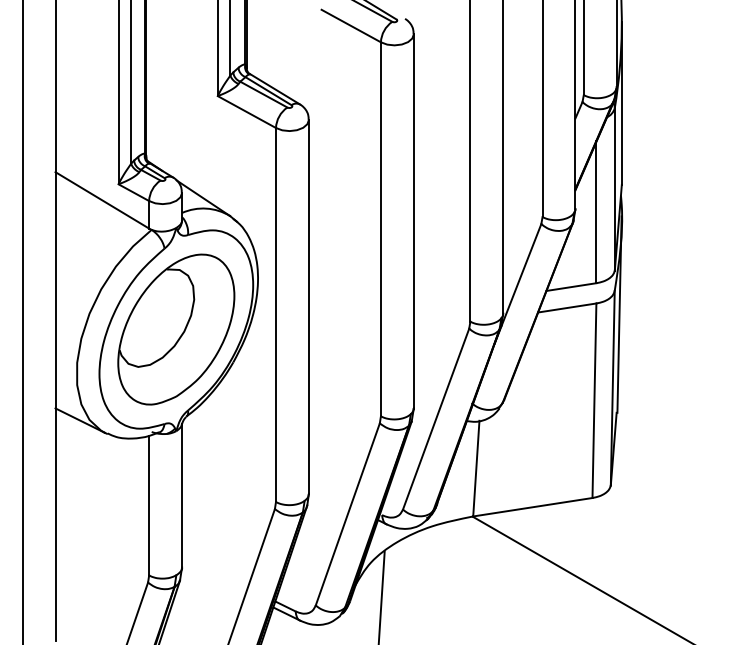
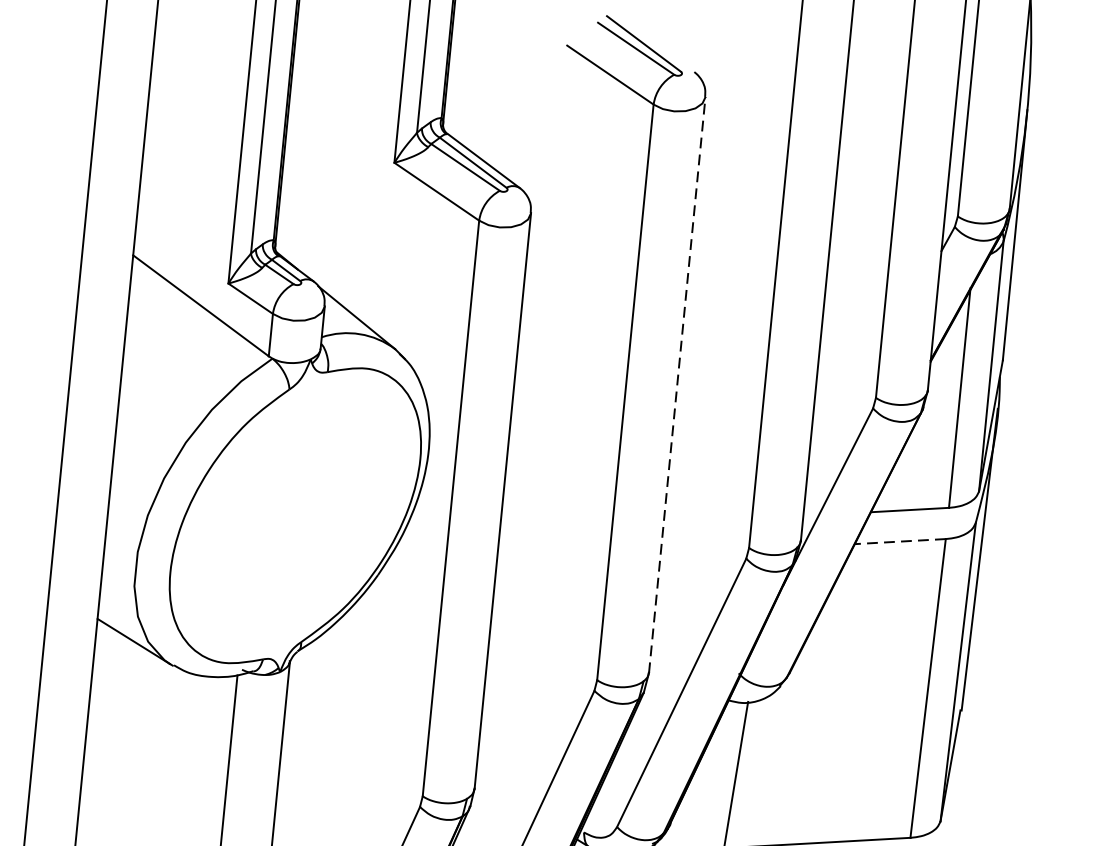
line: (413, 220) -> (676, 383), solid -> dashed
line: (566, 308) -> (899, 542), solid -> dashed
part: (176, 329) -> (295, 515), removed

